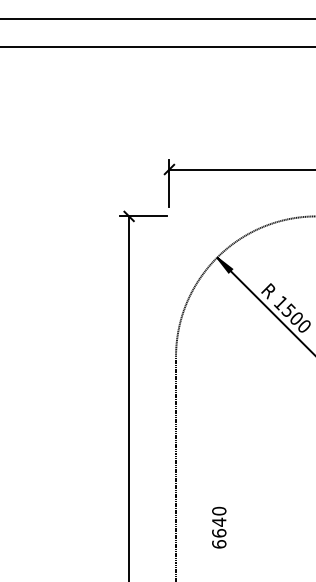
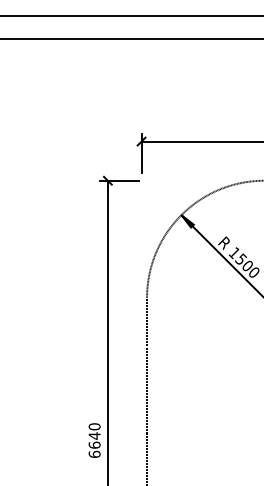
text: (219, 527) -> (94, 440), moved

